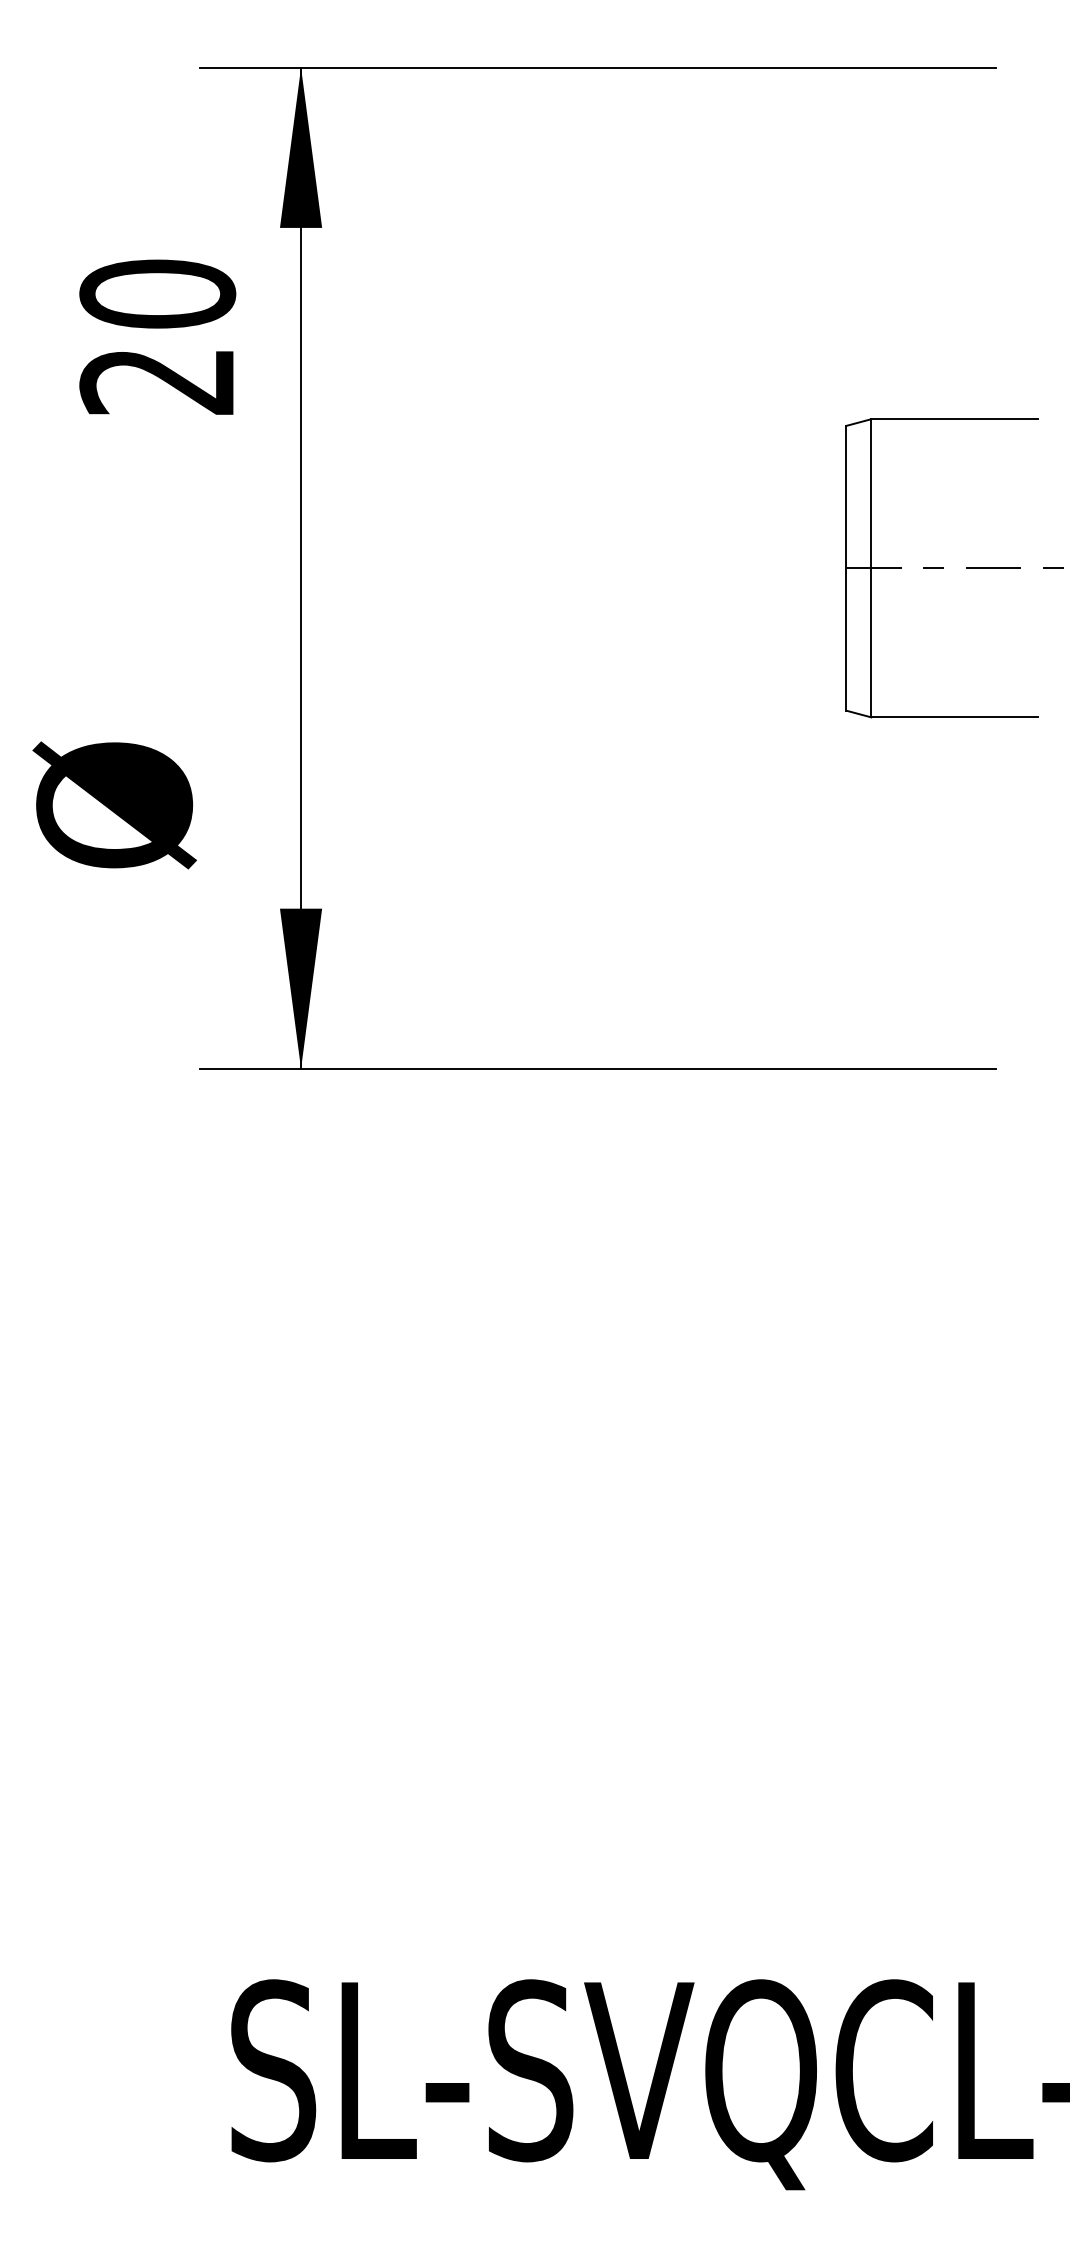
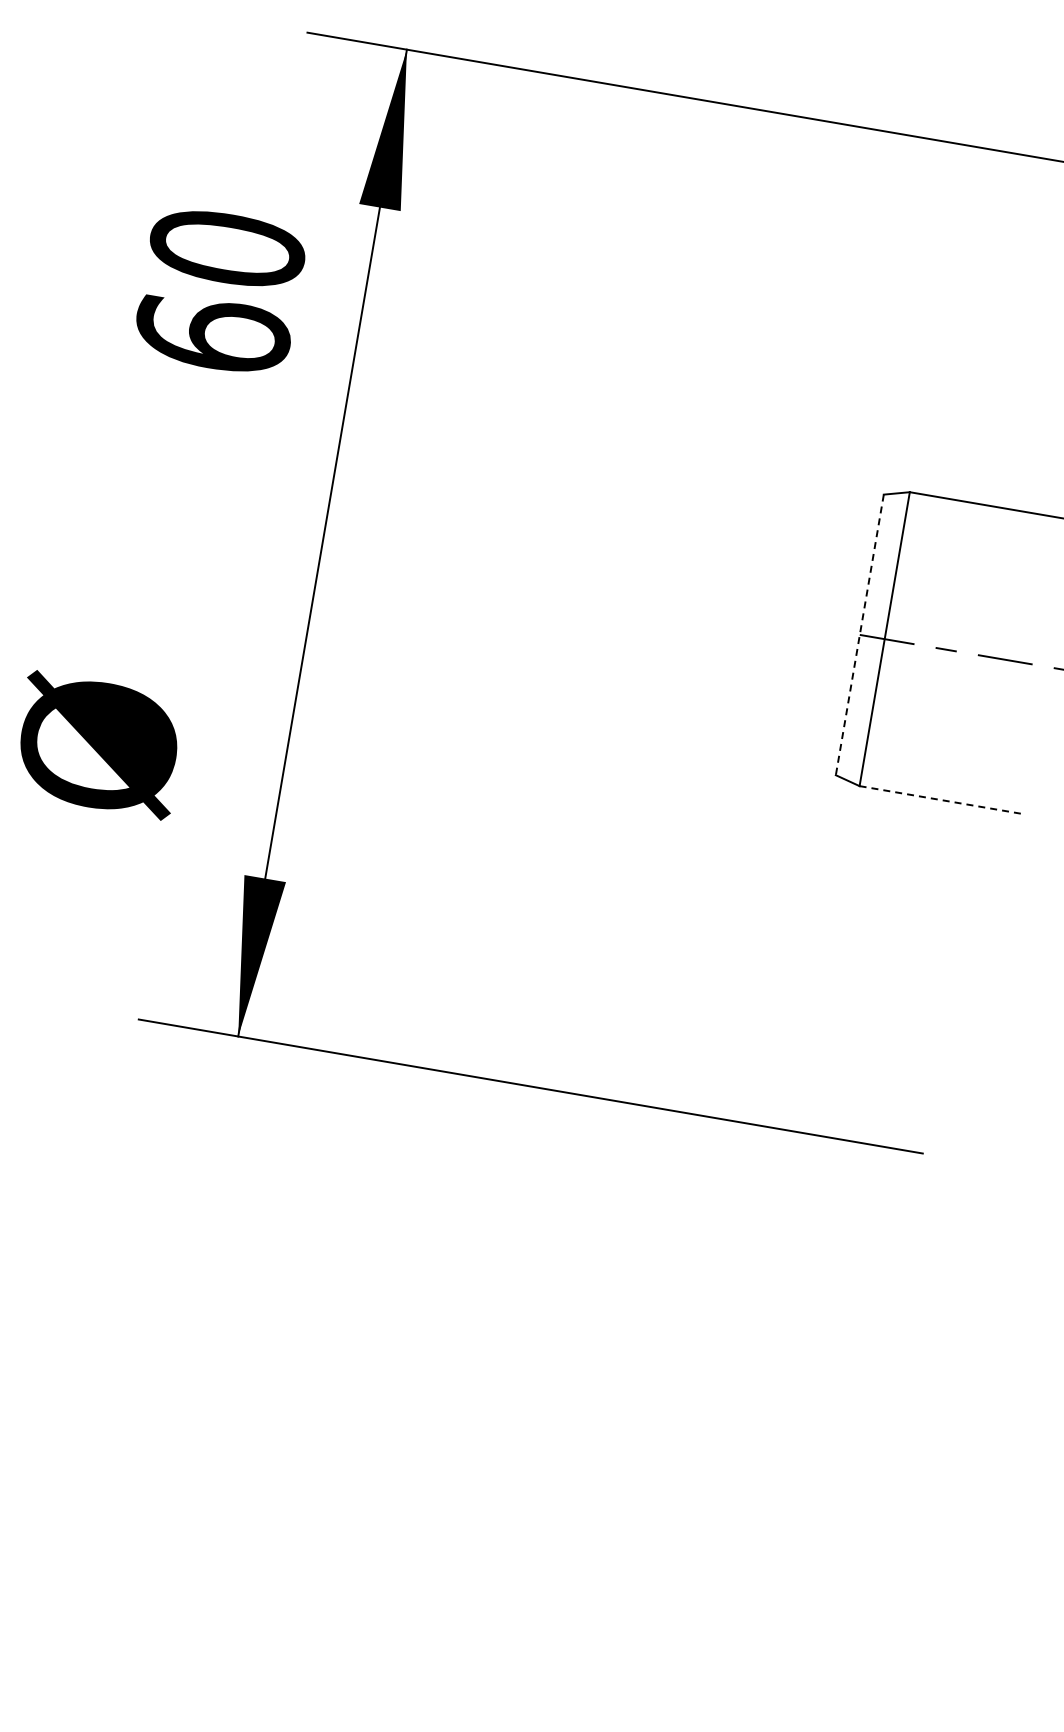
text: (157, 380) -> (212, 333), 20 -> 60
line: (846, 568) -> (860, 635), solid -> dashed
line: (955, 717) -> (942, 800), solid -> dashed

